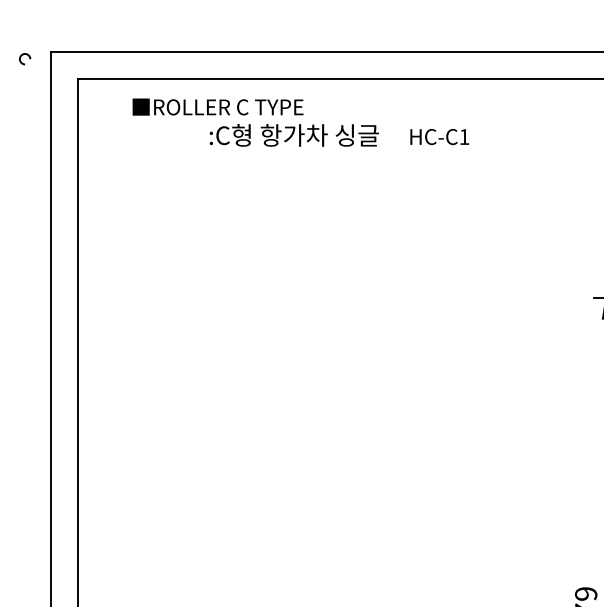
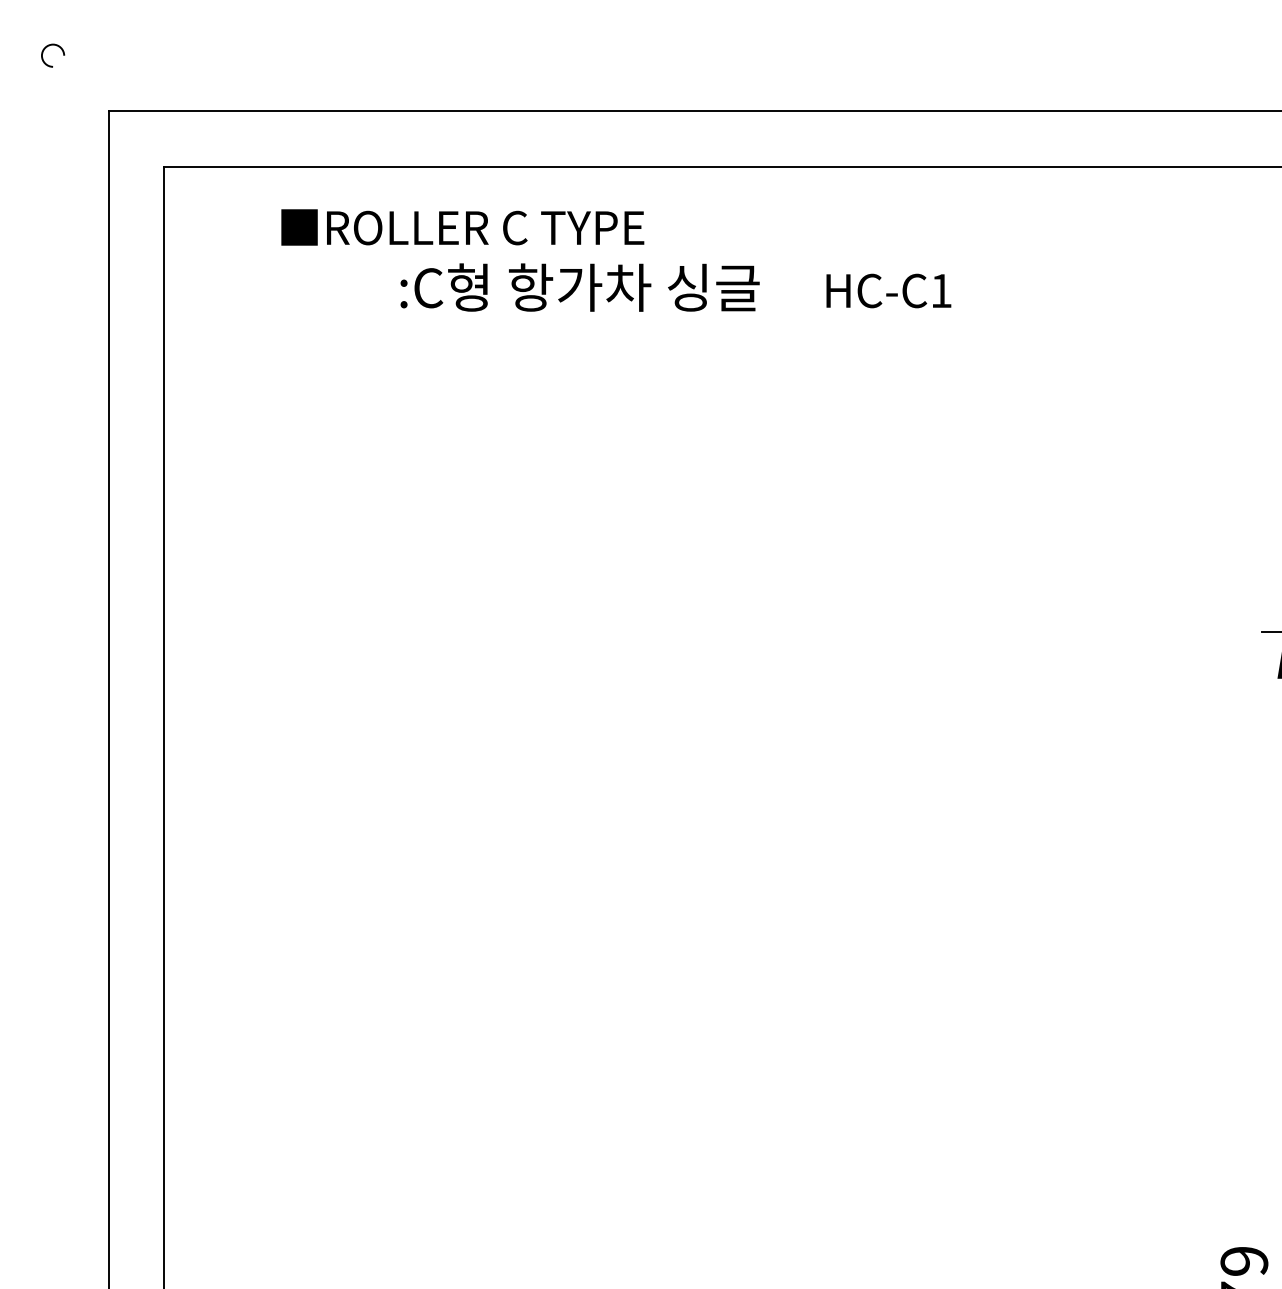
arc: (29, 59) -> (62, 56), moved
text: (339, 135) -> (676, 287), moved

